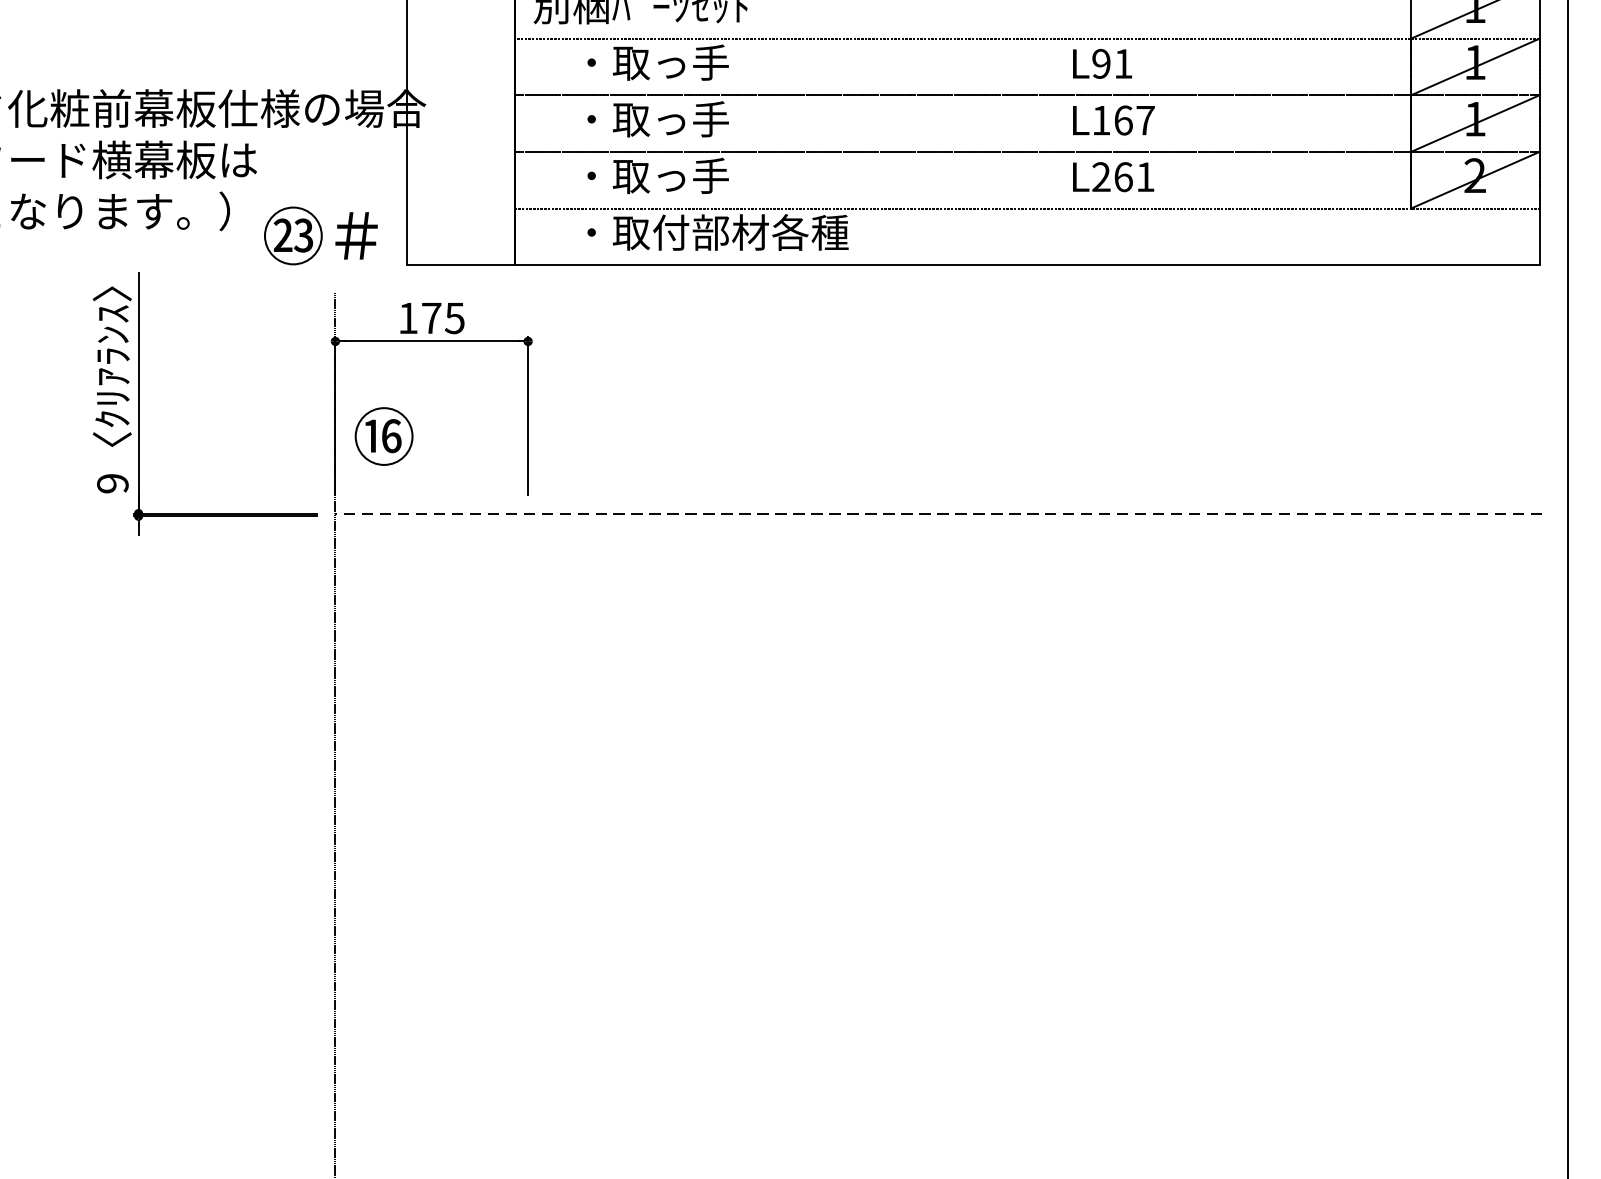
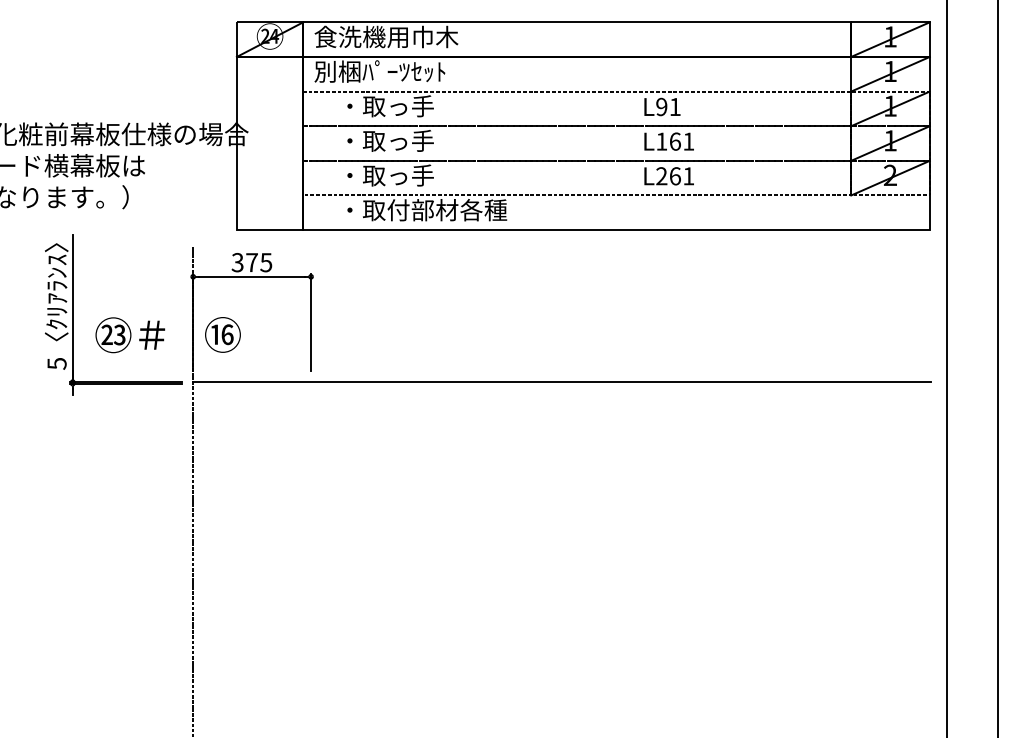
text: (1145, 120) -> (688, 141), L167 -> L161
text: (321, 236) -> (130, 335), moved
text: (407, 318) -> (237, 262), 175 -> 375
text: (111, 483) -> (56, 363), 9 -> 5
line: (937, 514) -> (561, 382), dashed -> solid

